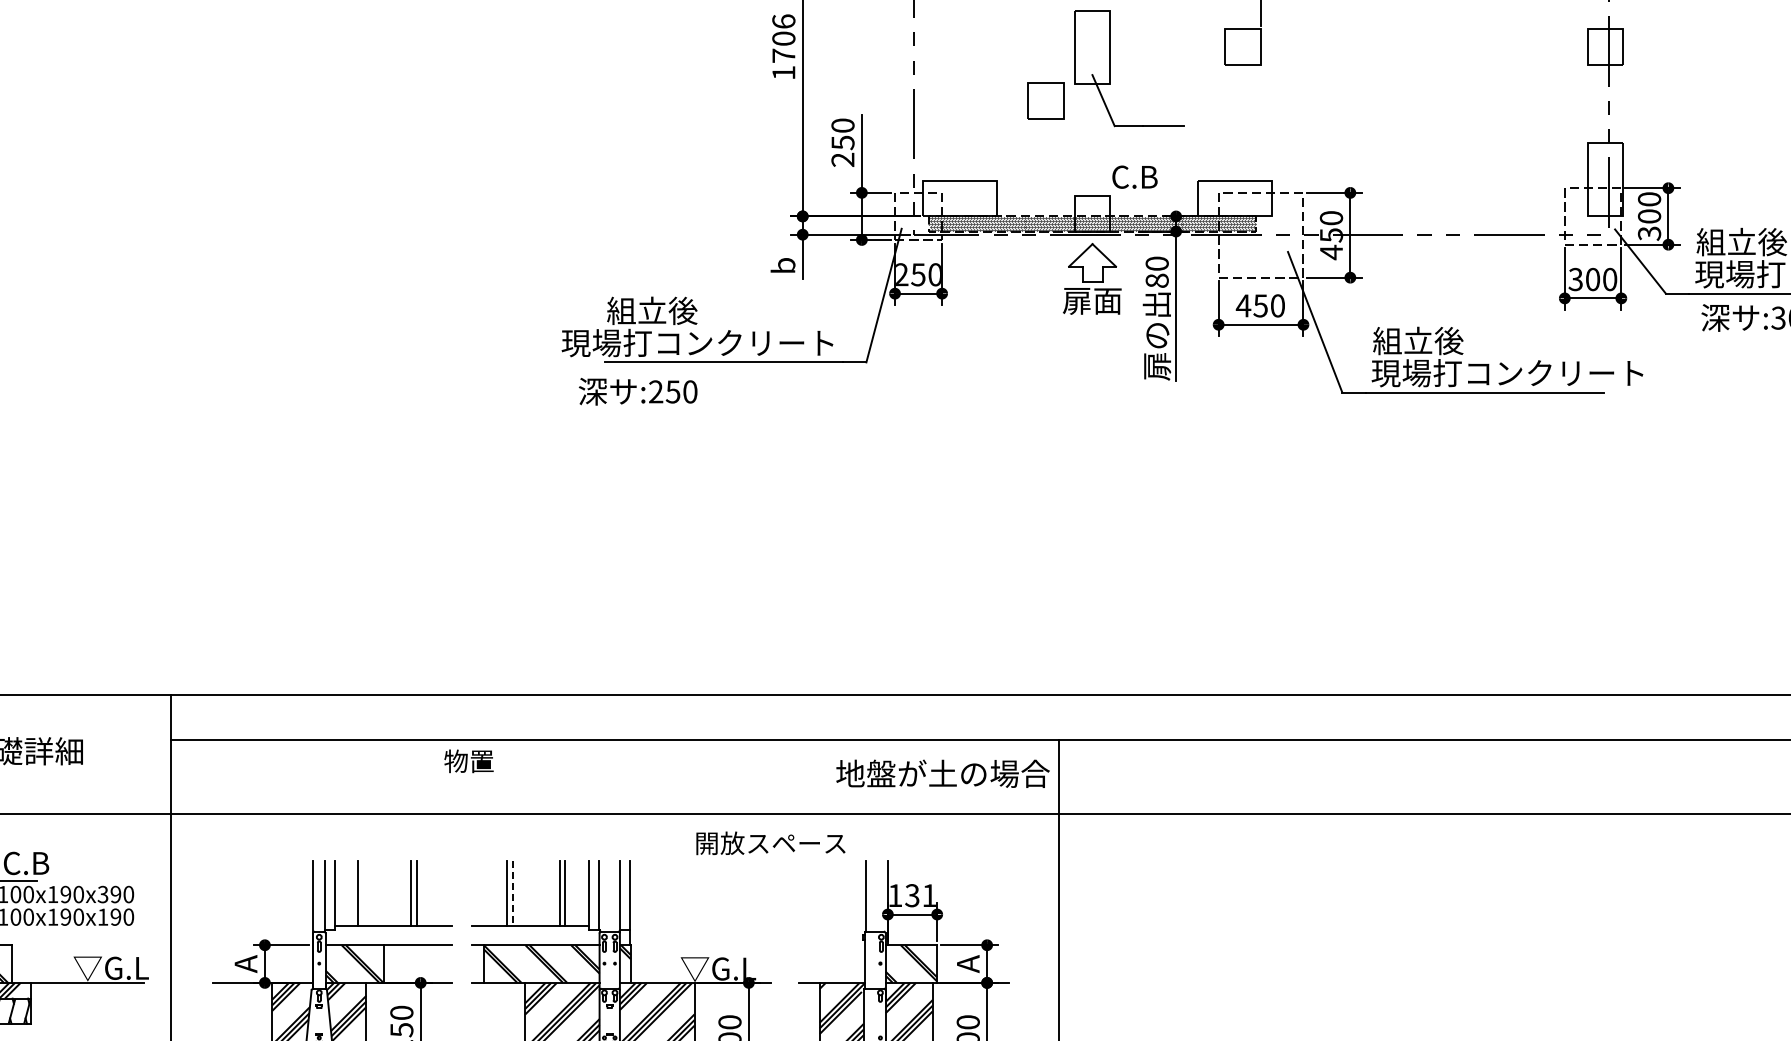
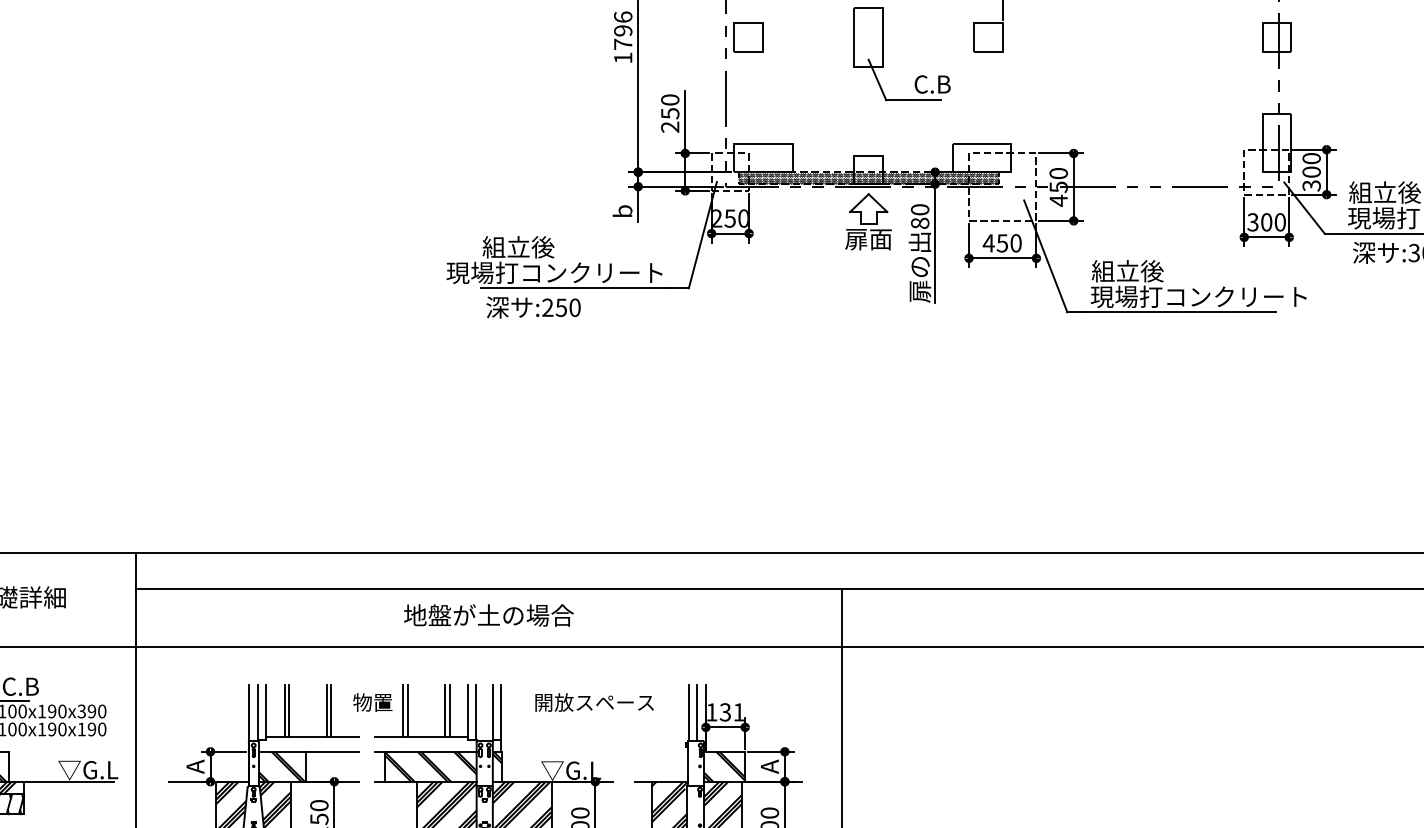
text: (783, 38) -> (622, 30), 1706 -> 1796
part: (1045, 100) -> (747, 37), moved
text: (1134, 176) -> (932, 83), moved
text: (637, 391) -> (533, 307), moved
text: (468, 761) -> (372, 702), moved
text: (942, 773) -> (488, 615), moved
text: (770, 843) -> (594, 702), moved
line: (363, 893) -> (288, 710), added
line: (512, 893) -> (407, 710), dashed -> solid
line: (876, 896) -> (696, 713), added

